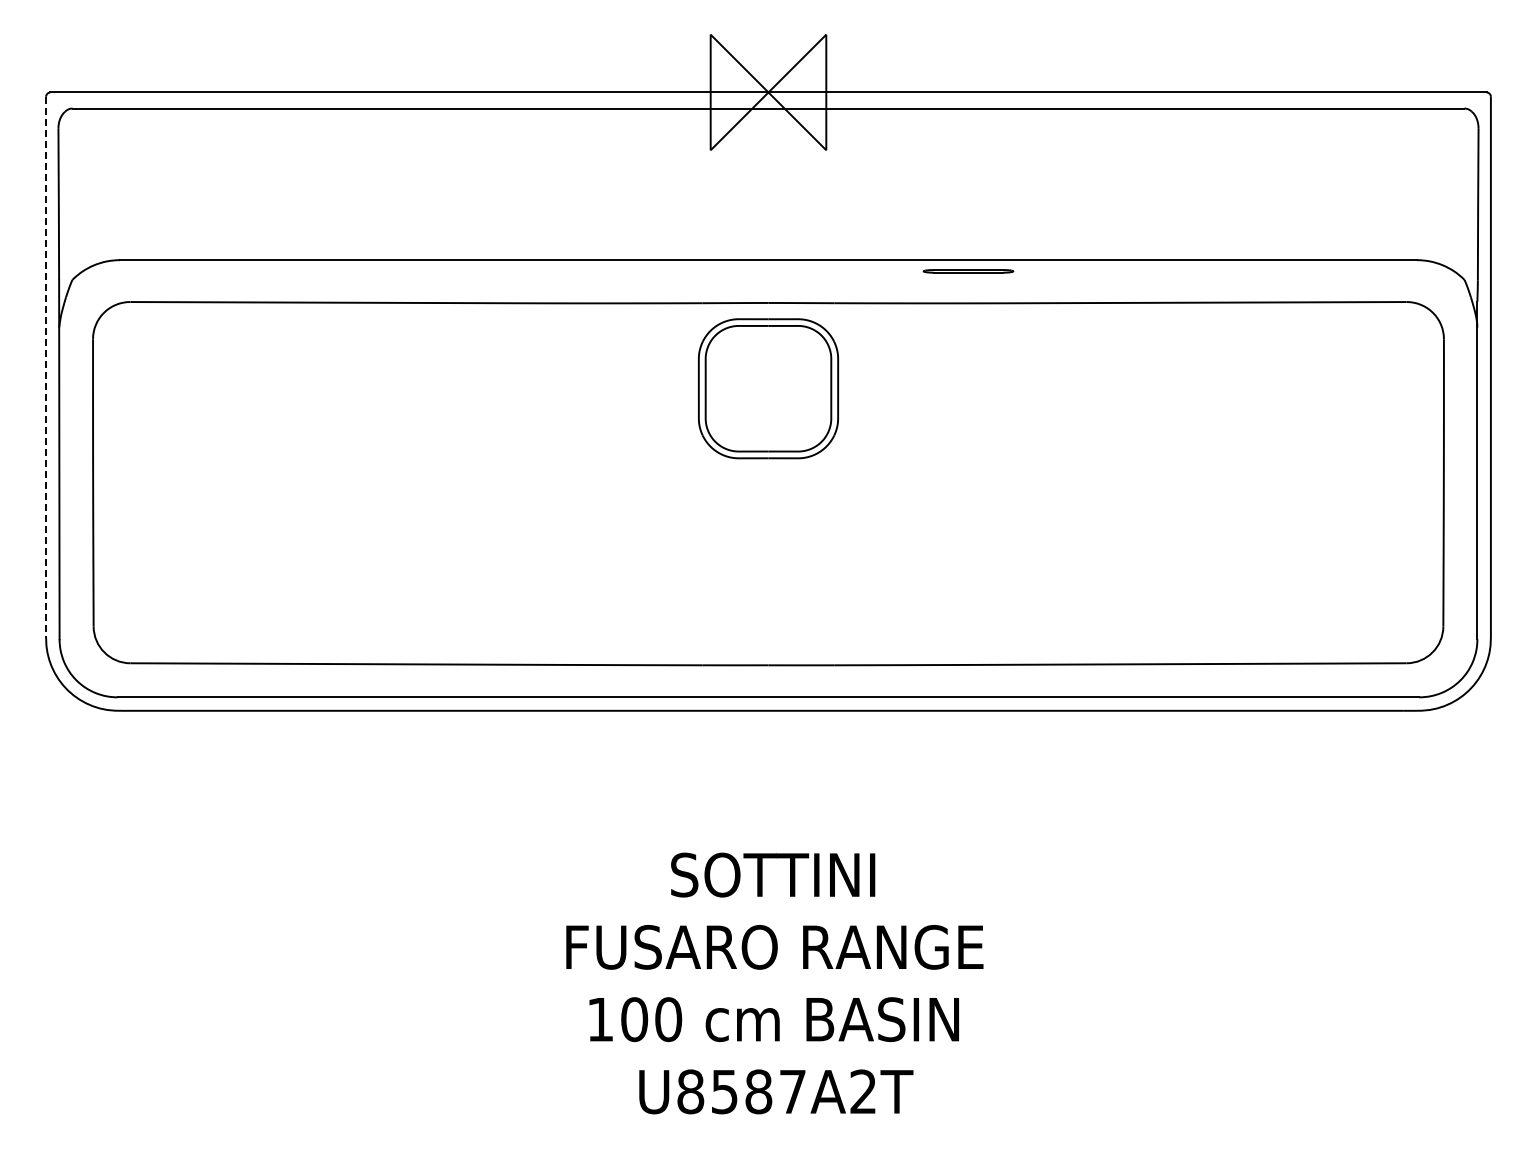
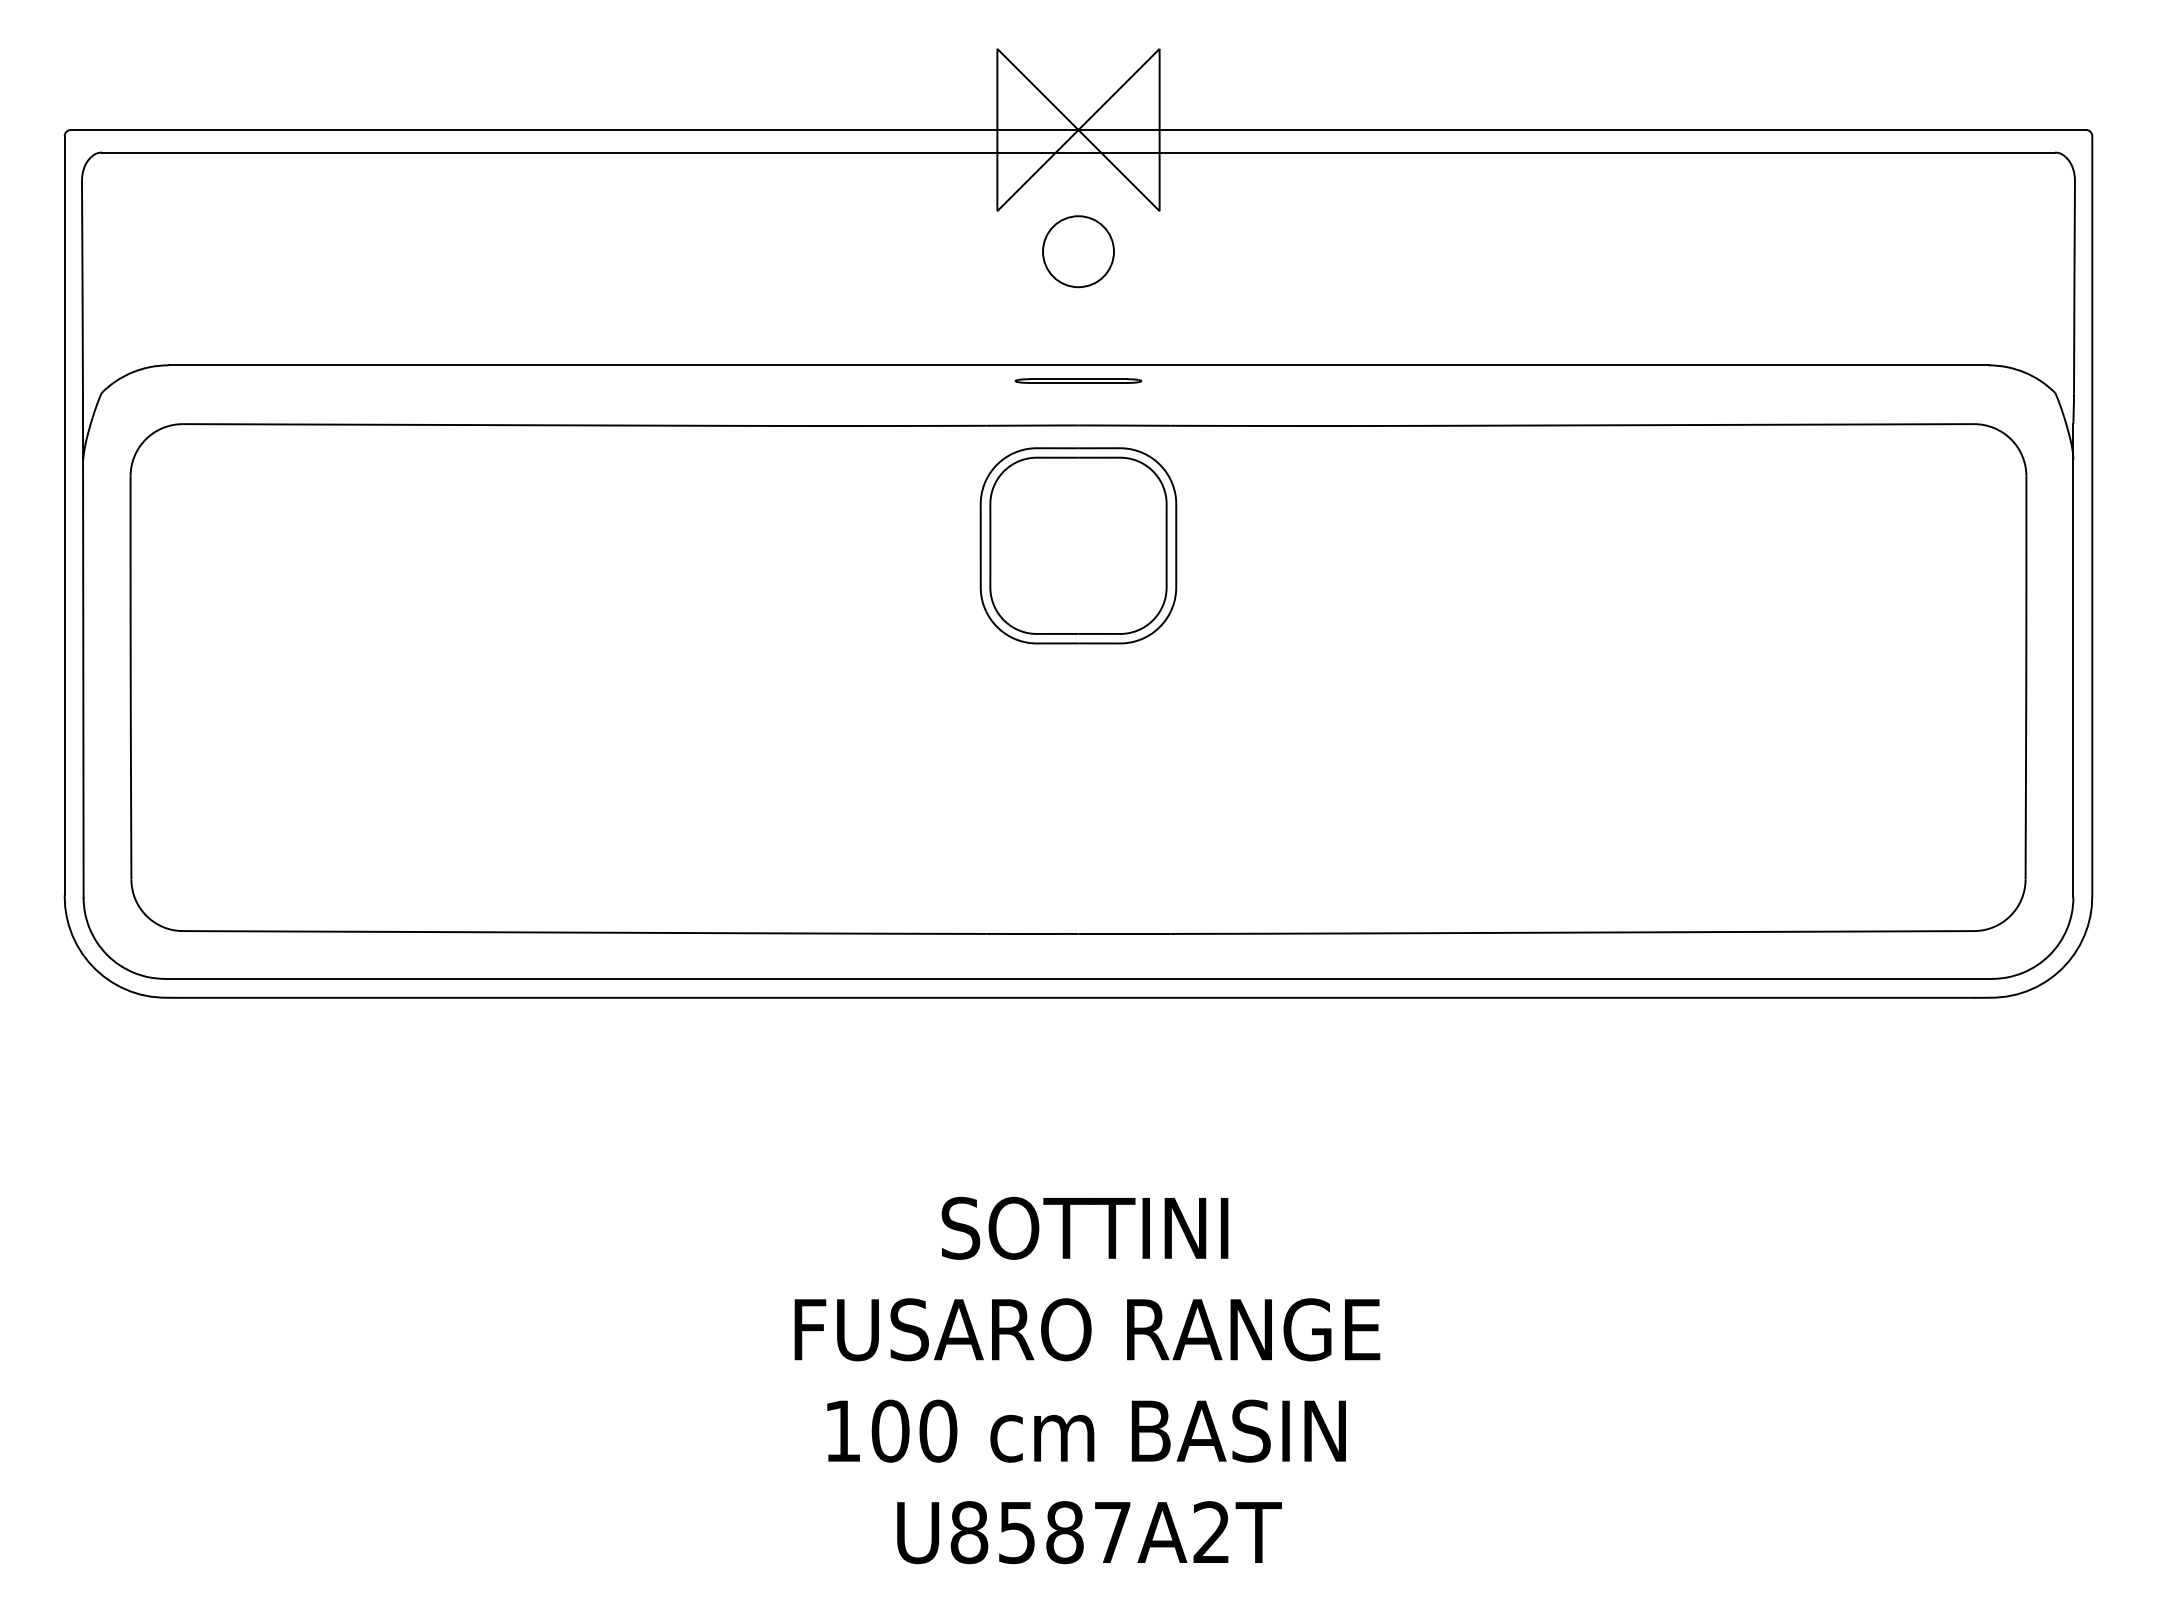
circle: (768, 179) -> (1078, 252), added
line: (968, 270) -> (1078, 379), moved
line: (46, 367) -> (65, 515), dashed -> solid

